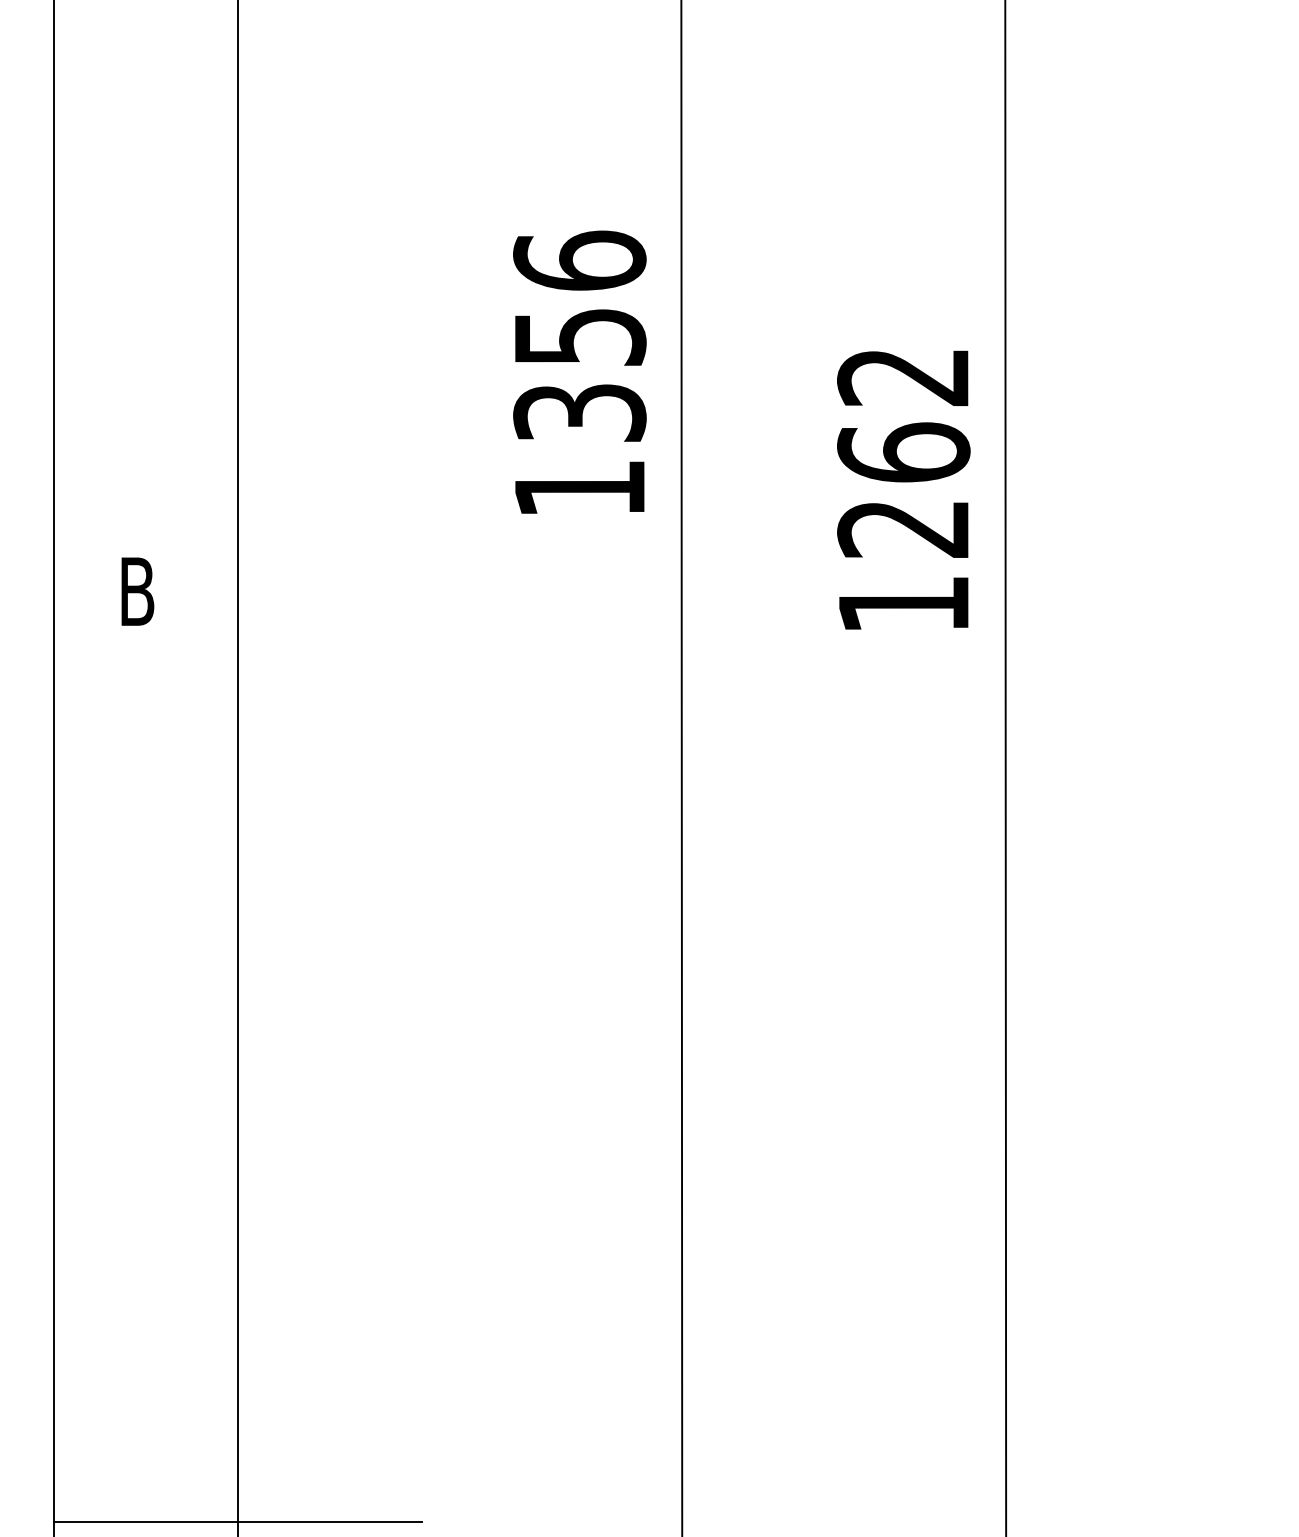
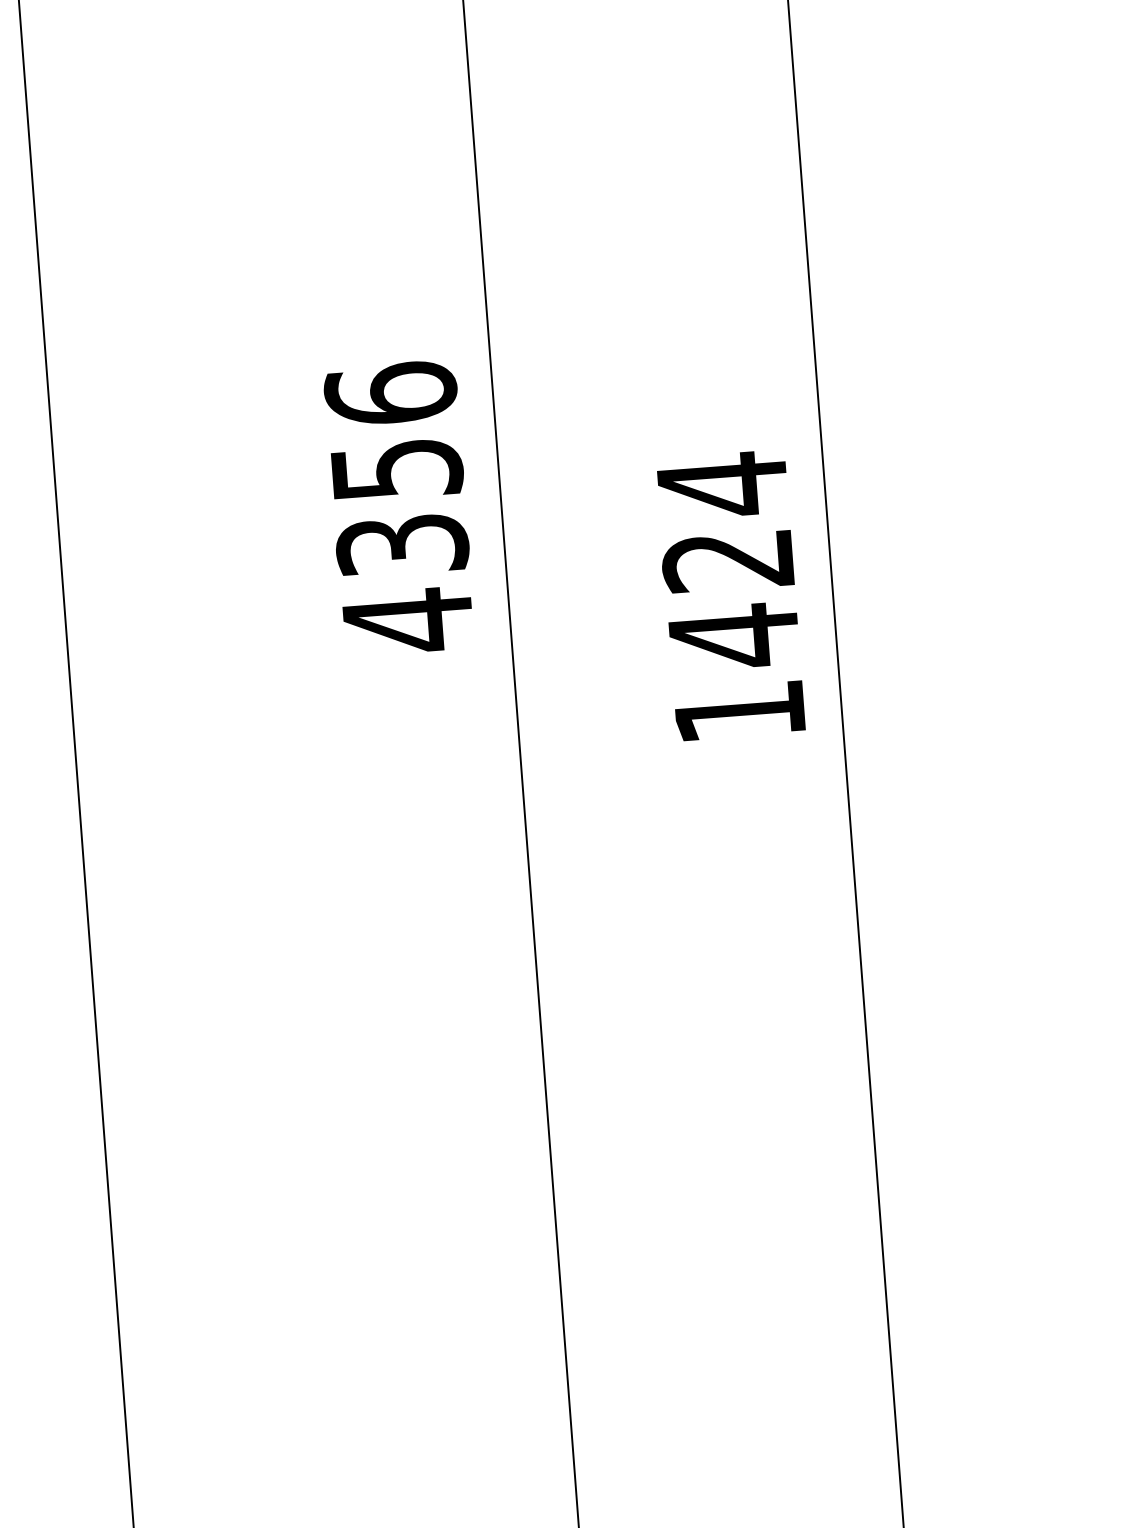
text: (903, 452) -> (728, 560), 1262 -> 1424
text: (579, 488) -> (407, 620), 1356 -> 4356

